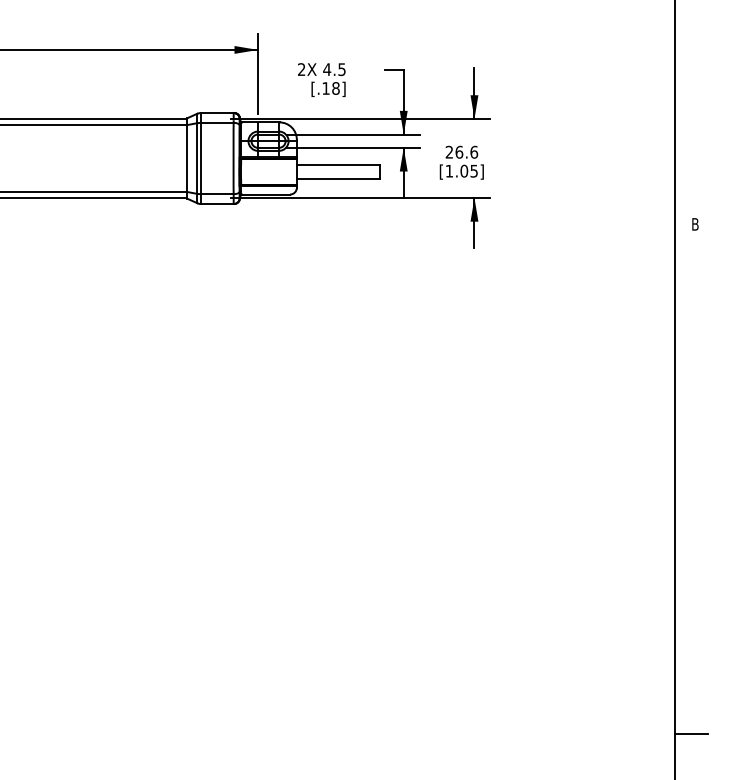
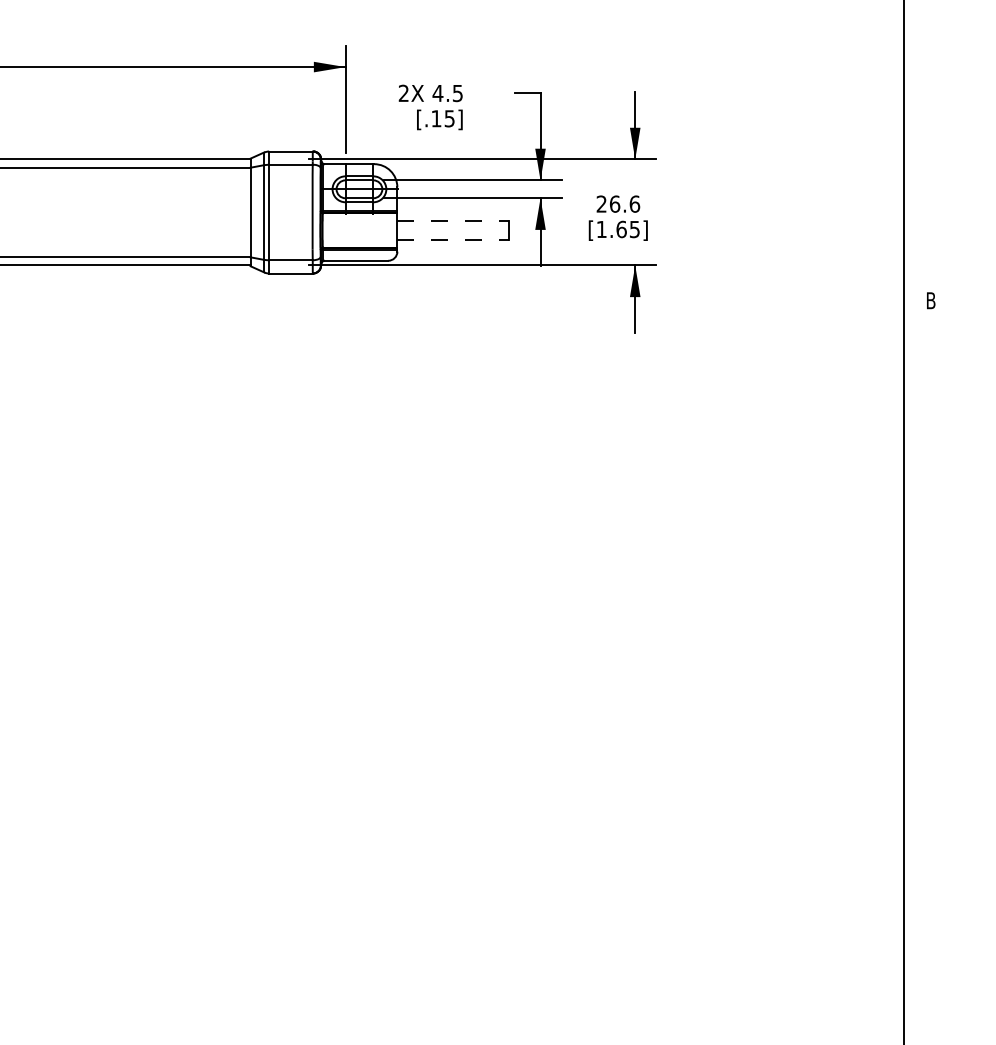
text: (335, 88) -> (449, 118), [.18] -> [.15]
line: (338, 164) -> (453, 220), solid -> dashed
text: (464, 170) -> (621, 228), [1.05] -> [1.65]
line: (338, 179) -> (453, 240), solid -> dashed
line: (691, 734) -> (926, 983), removed

